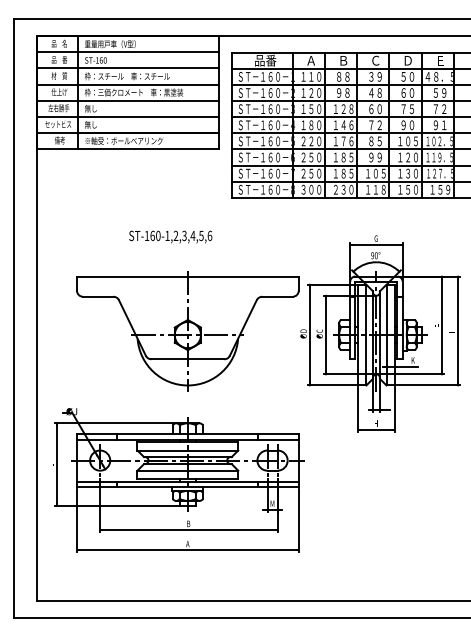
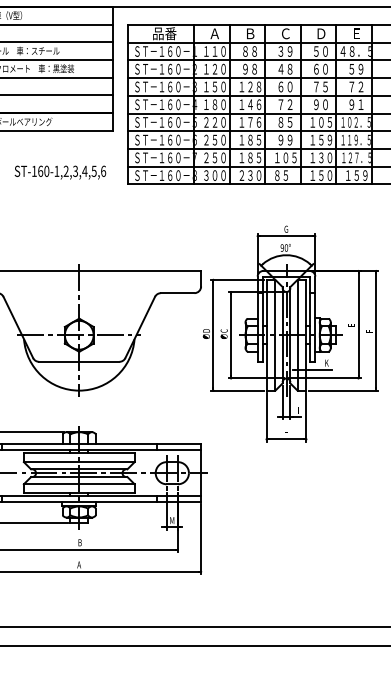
text: (411, 157) -> (325, 140), １２０ -> １５９
text: (375, 189) -> (285, 175), １１８ -> ８５
text: (170, 236) -> (60, 171), moved

